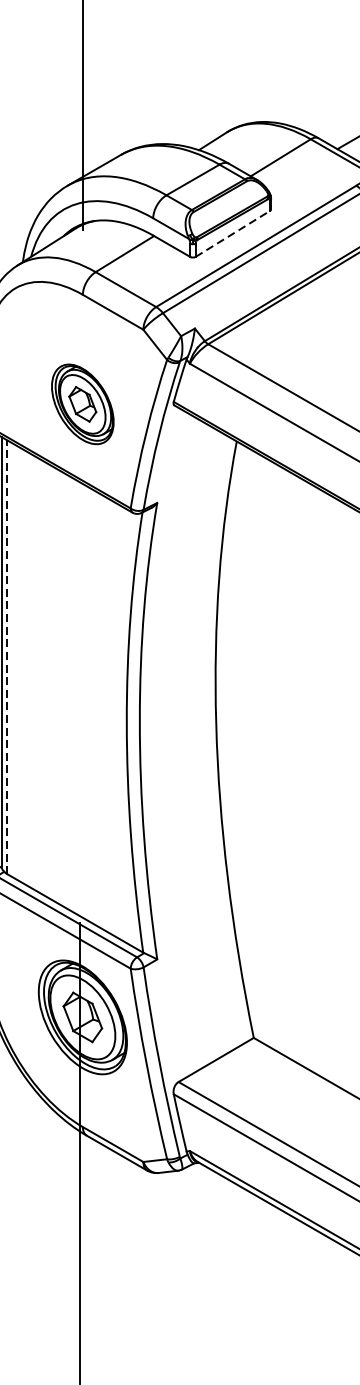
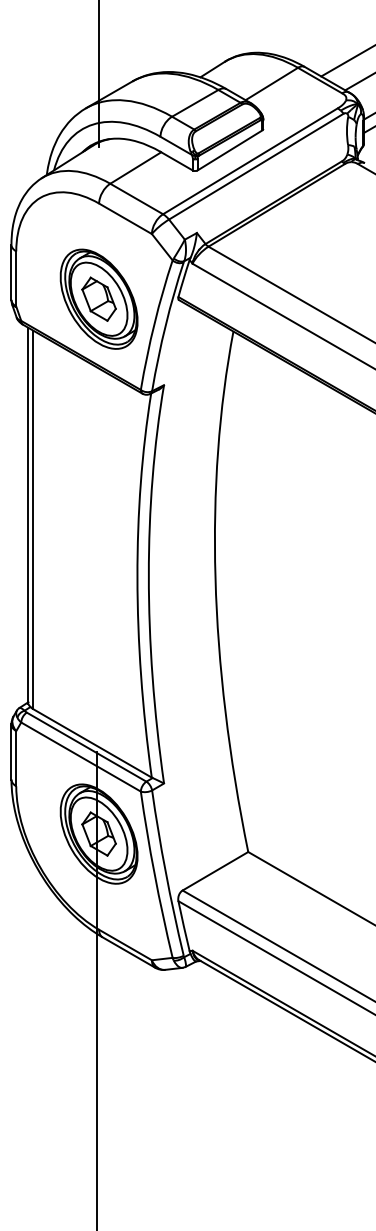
line: (233, 233) -> (230, 150), dashed -> solid
part: (82, 403) -> (98, 298), size x1.43
line: (7, 656) -> (33, 519), dashed -> solid

